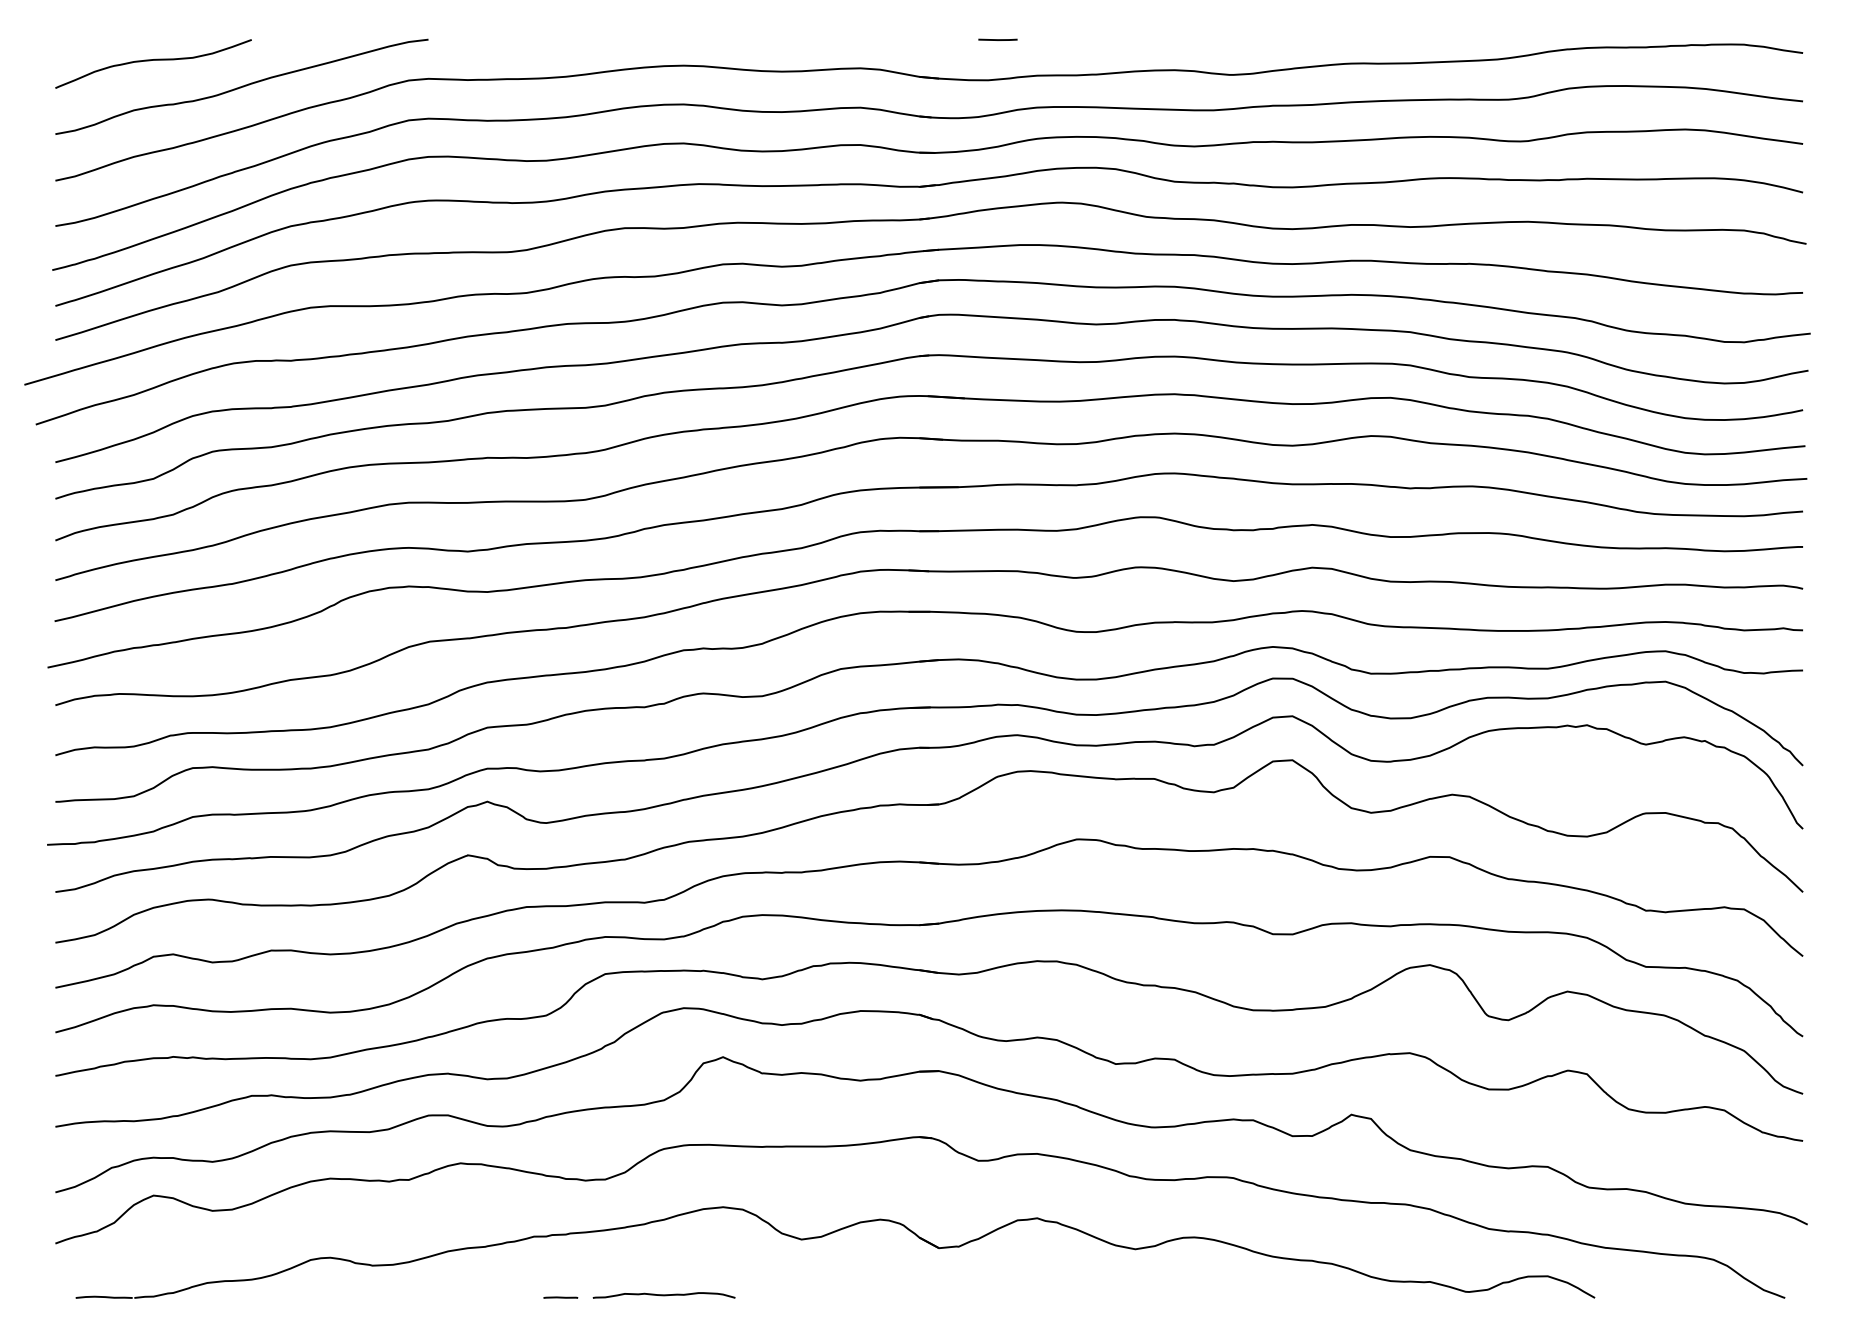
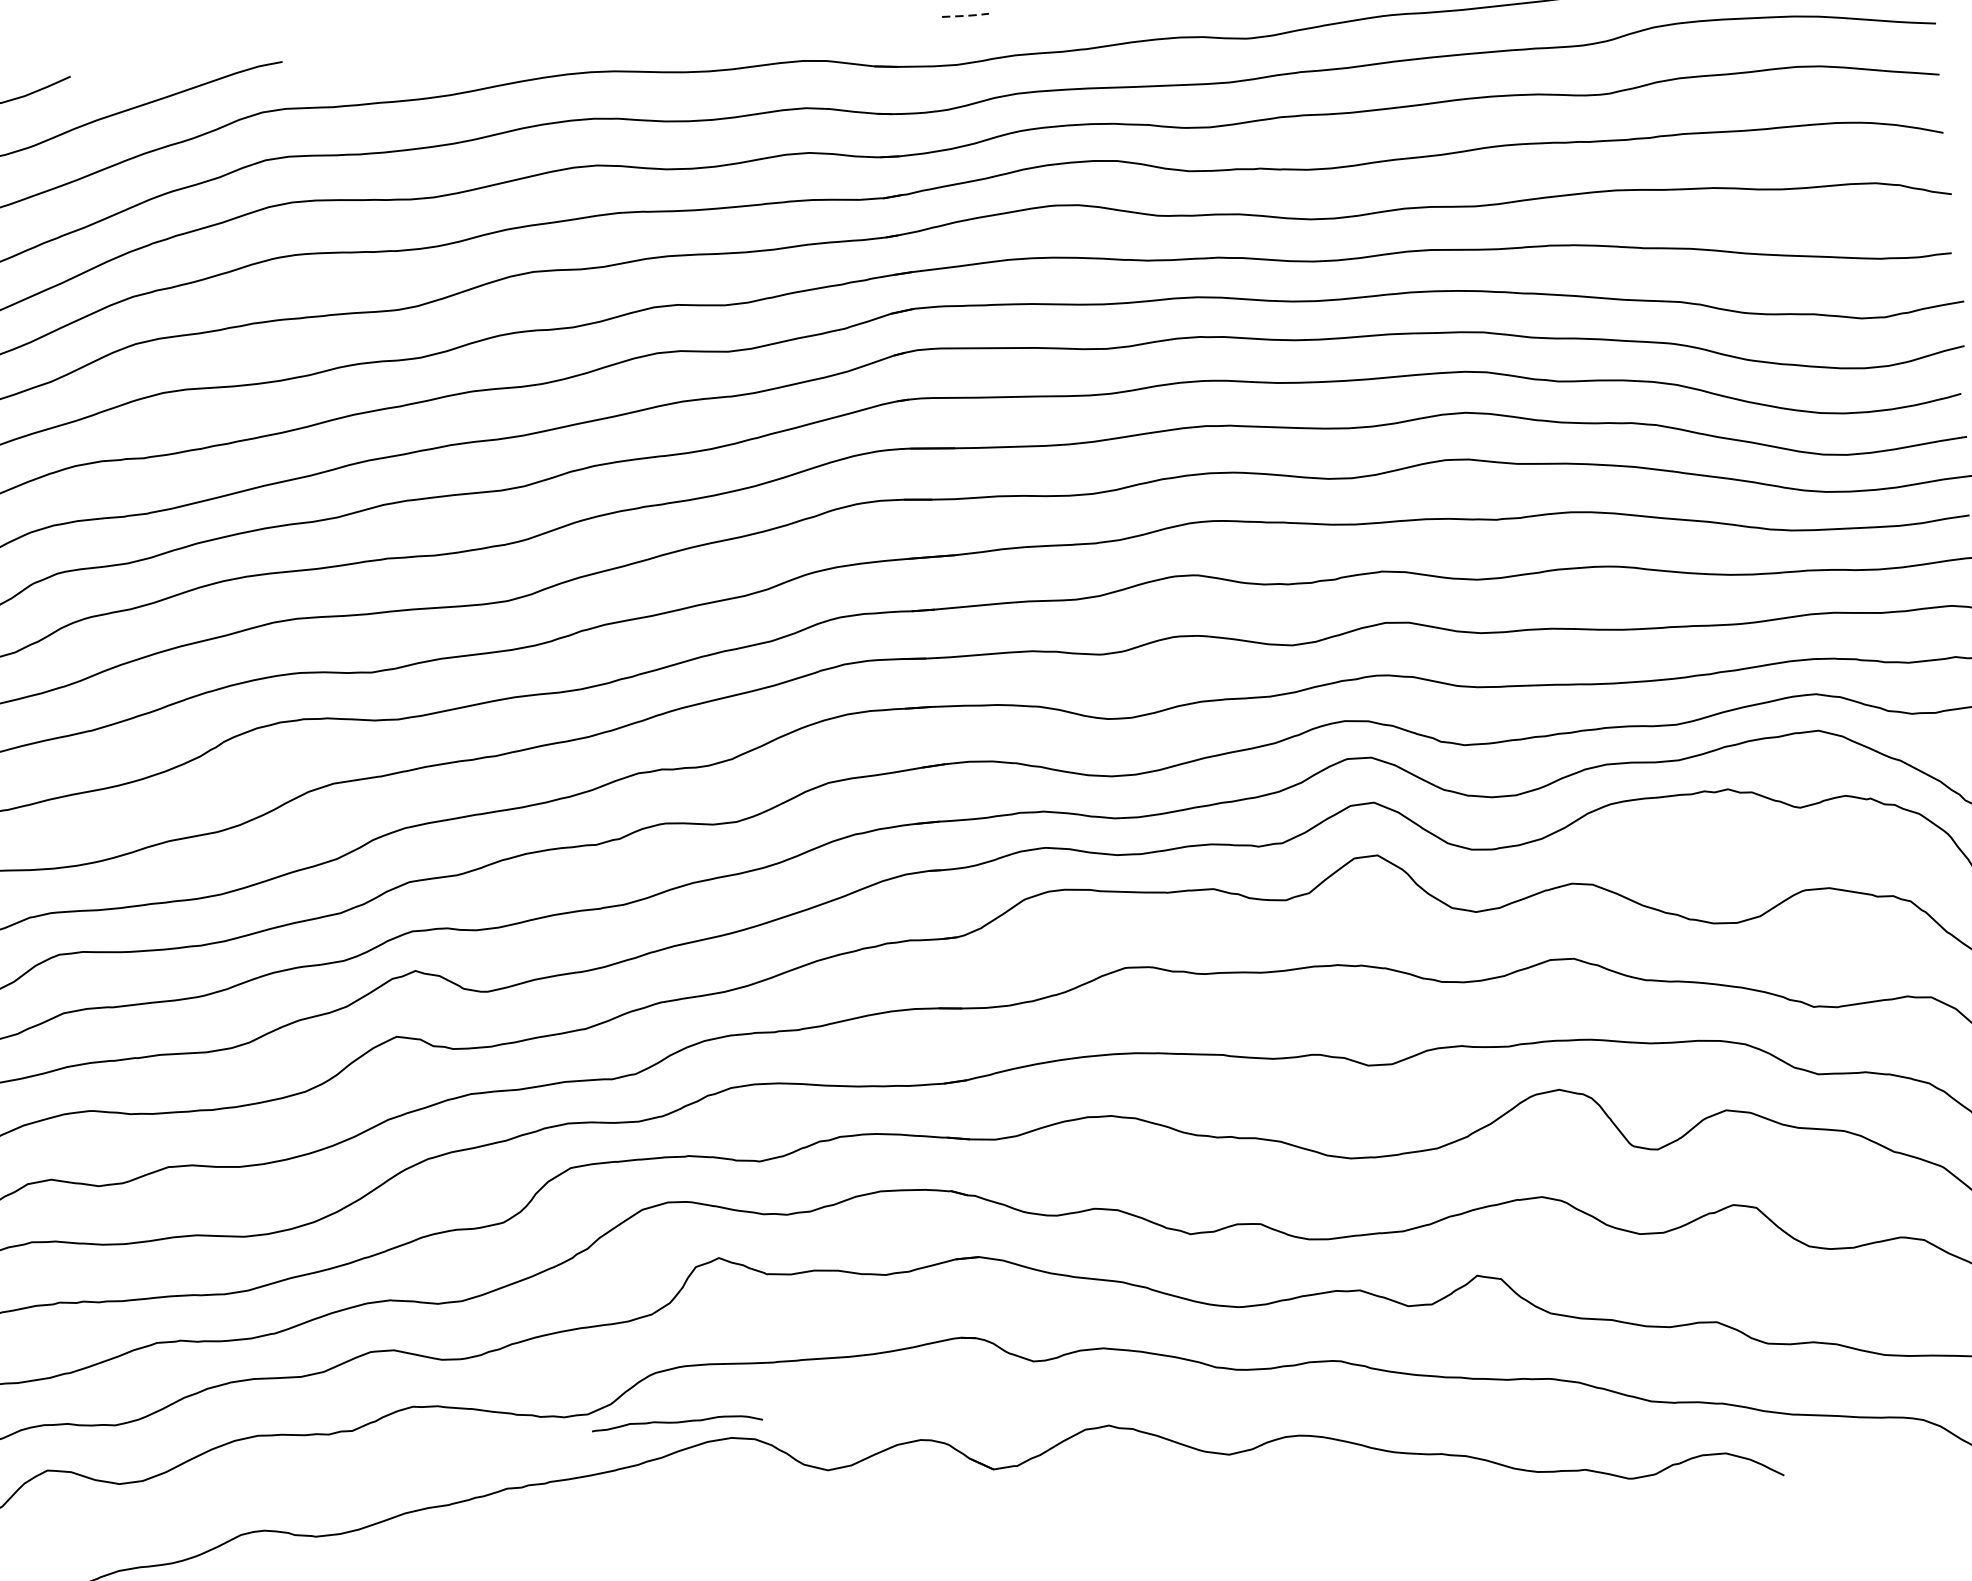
line: (997, 40) -> (964, 16), solid -> dashed
curve: (663, 1295) -> (676, 1422), moved
line: (560, 1297) -> (543, 1559), removed

